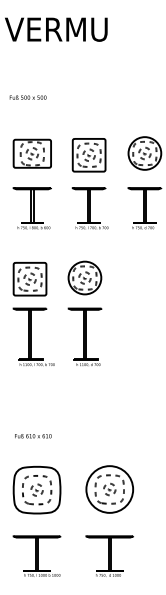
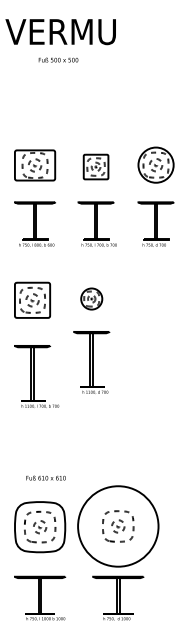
text: (28, 97) -> (58, 59), moved
part: (88, 154) -> (95, 166), size x0.7
part: (84, 277) -> (91, 298), size x0.6
part: (33, 337) -> (36, 376), moved
text: (32, 435) -> (45, 477), moved
circle: (109, 489) -> (118, 526), size x1.6

